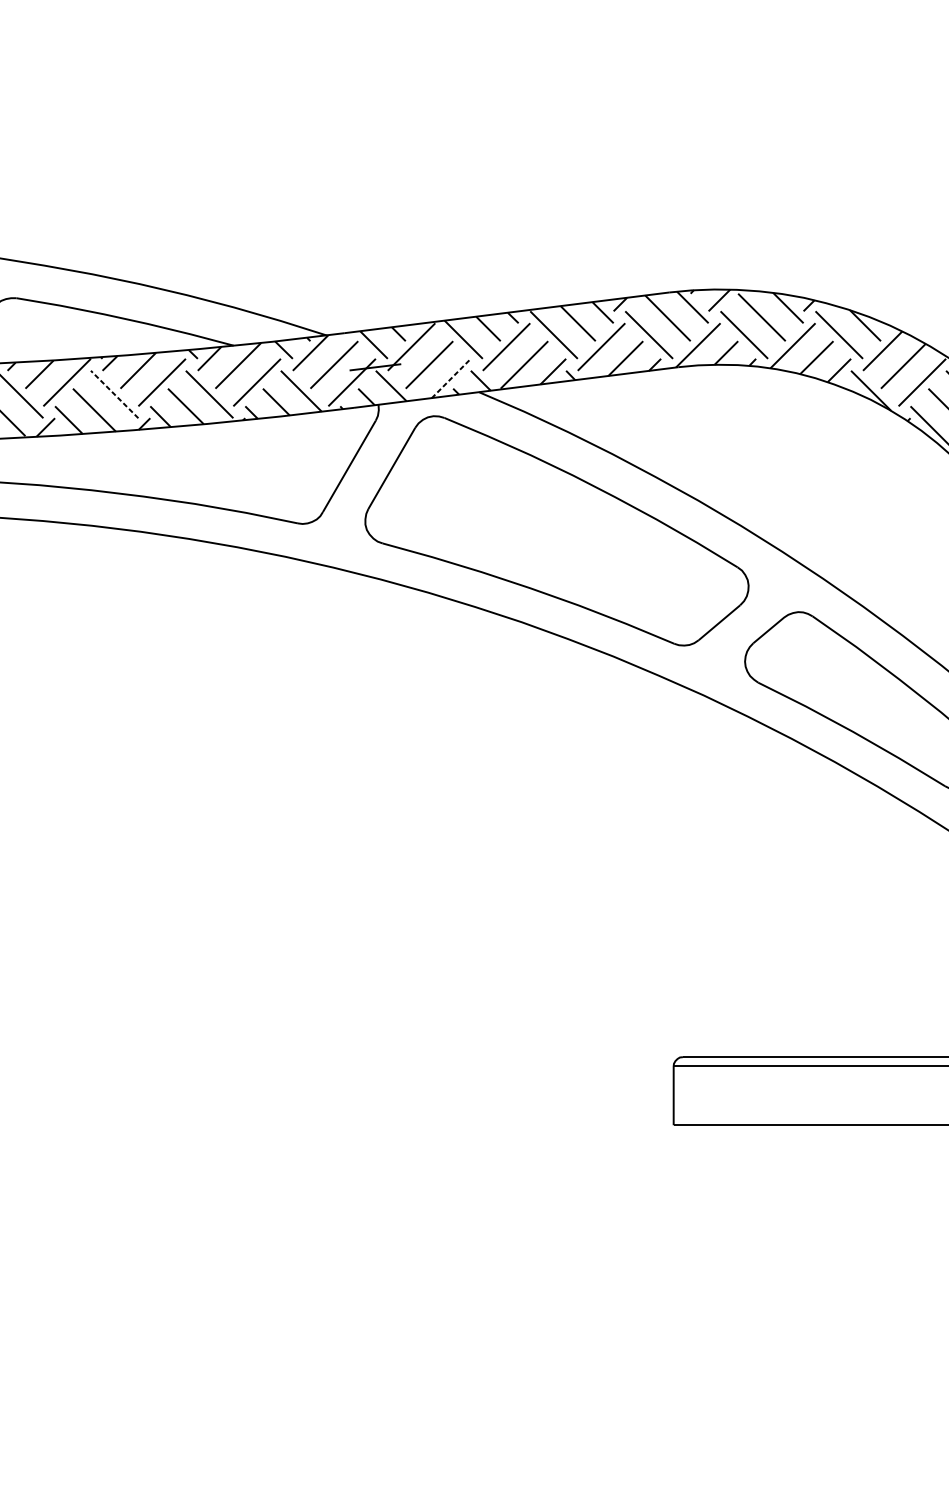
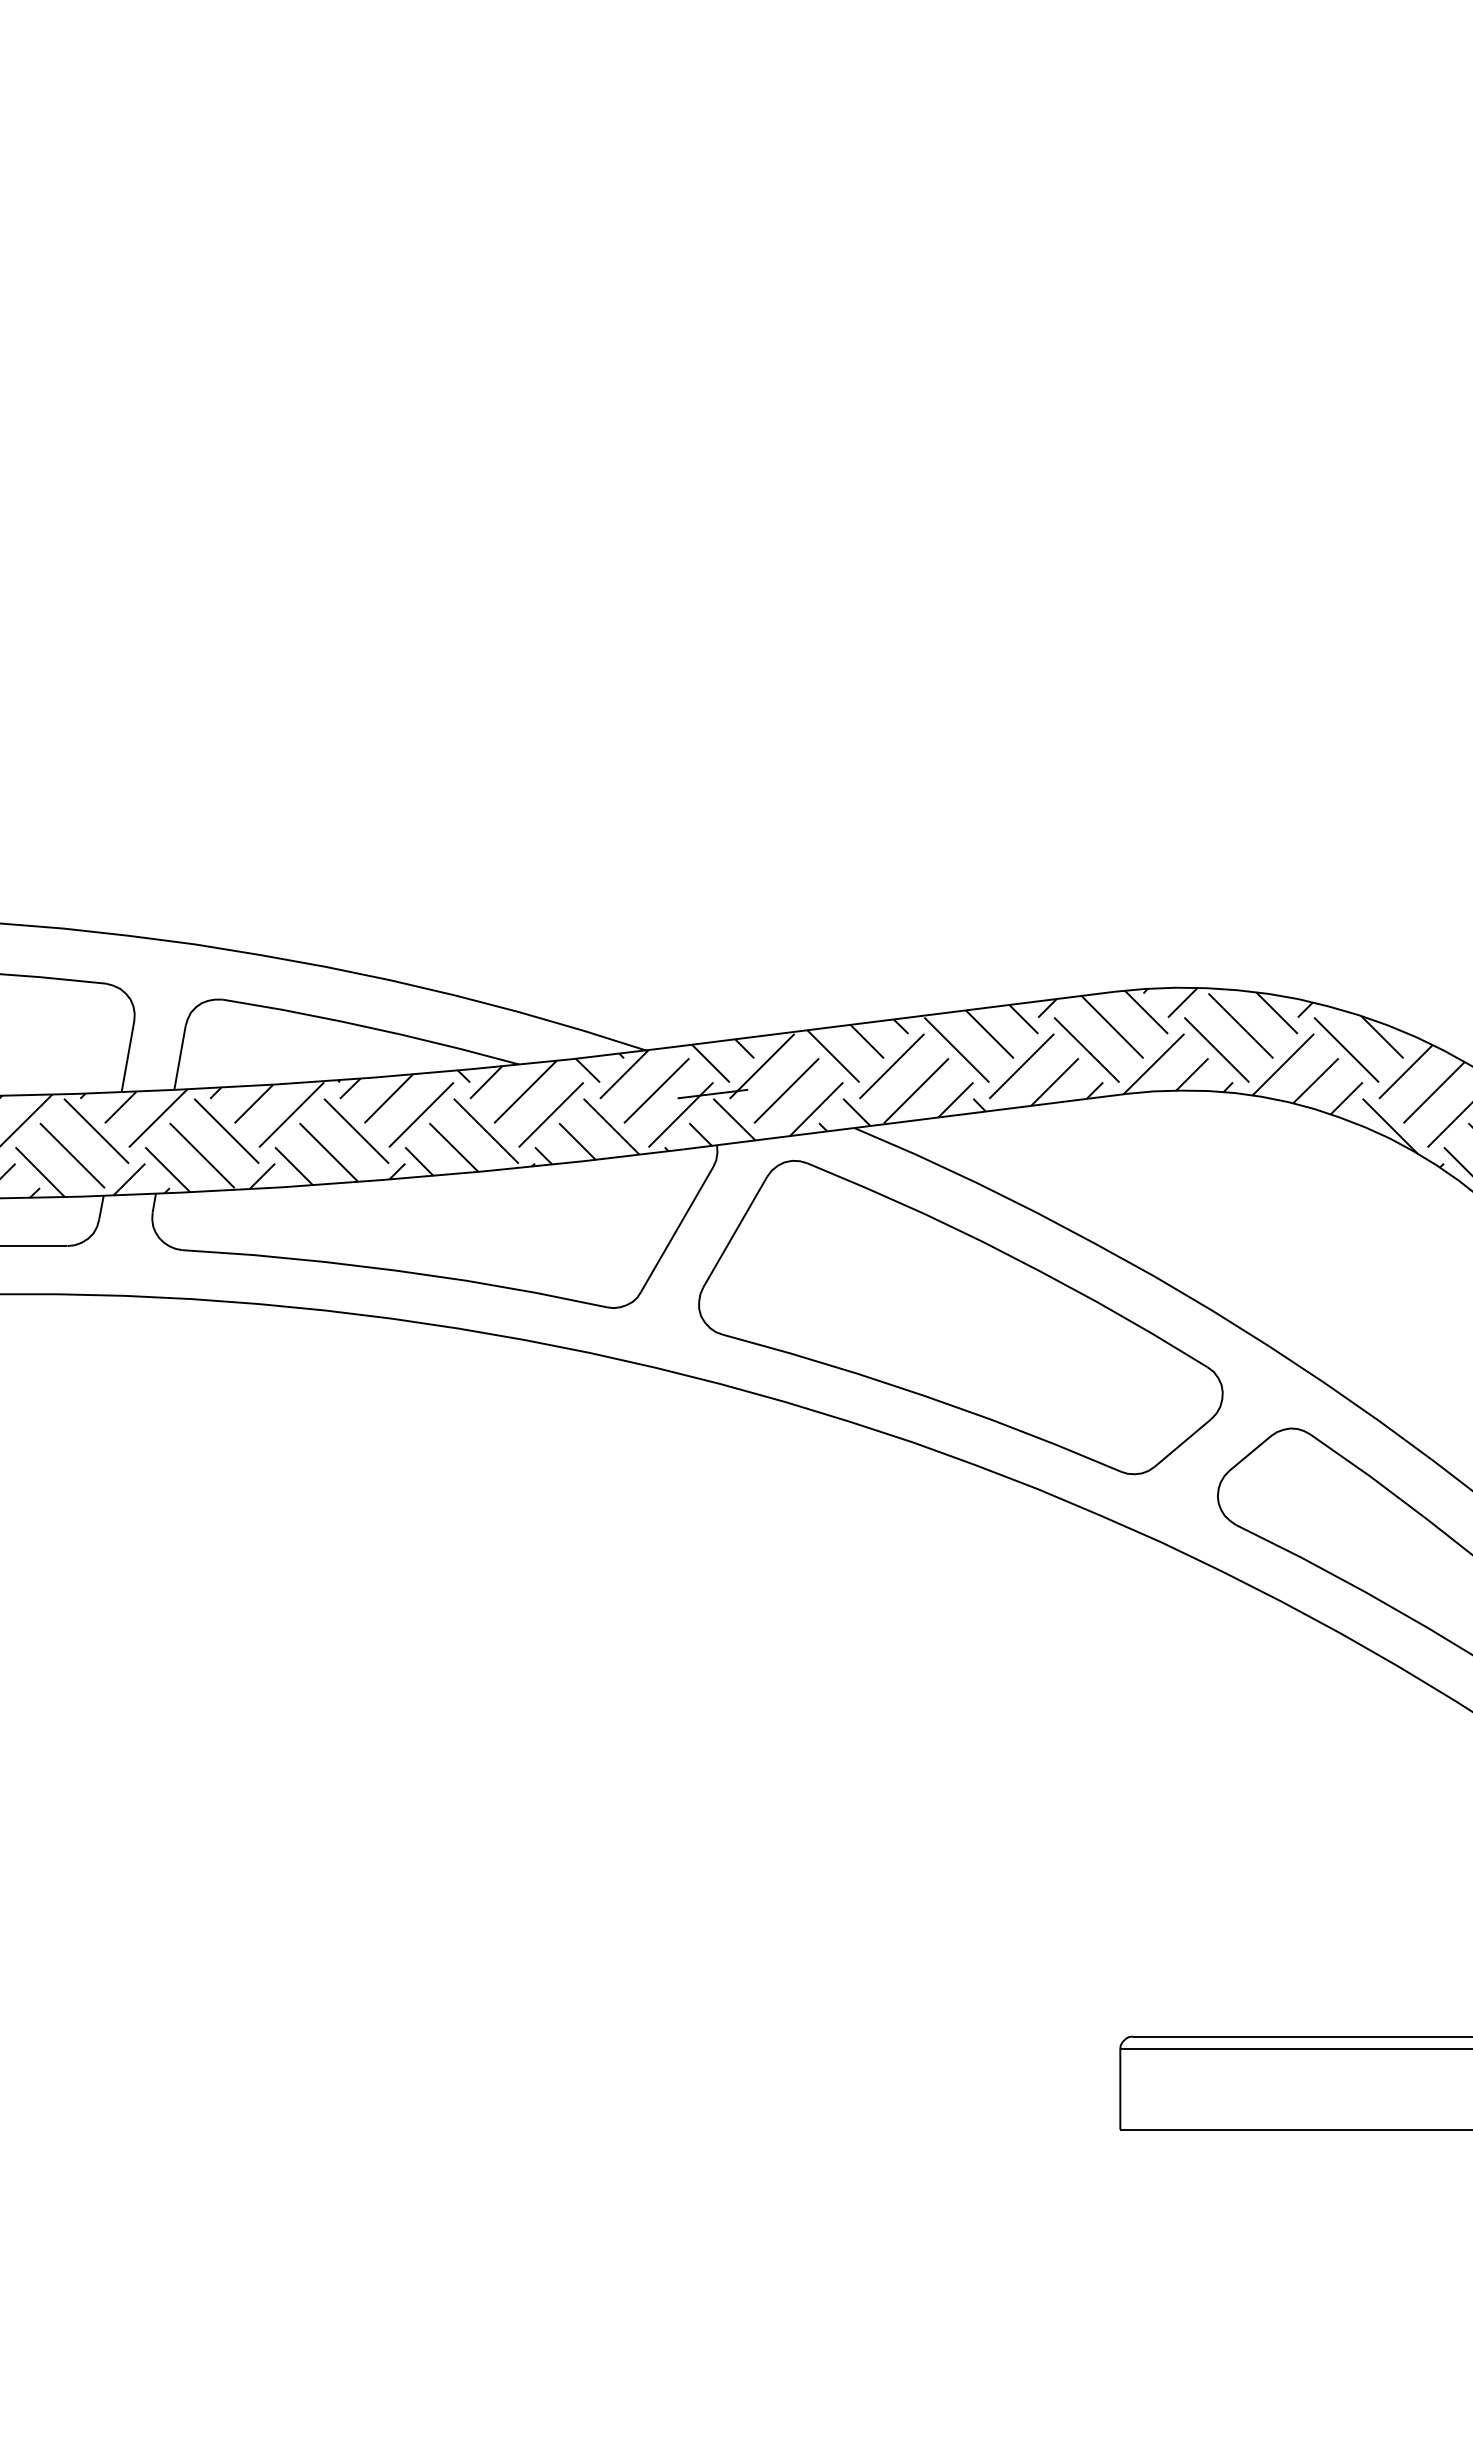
line: (451, 378) -> (816, 1109), dashed -> solid
line: (114, 394) -> (356, 1131), dashed -> solid

